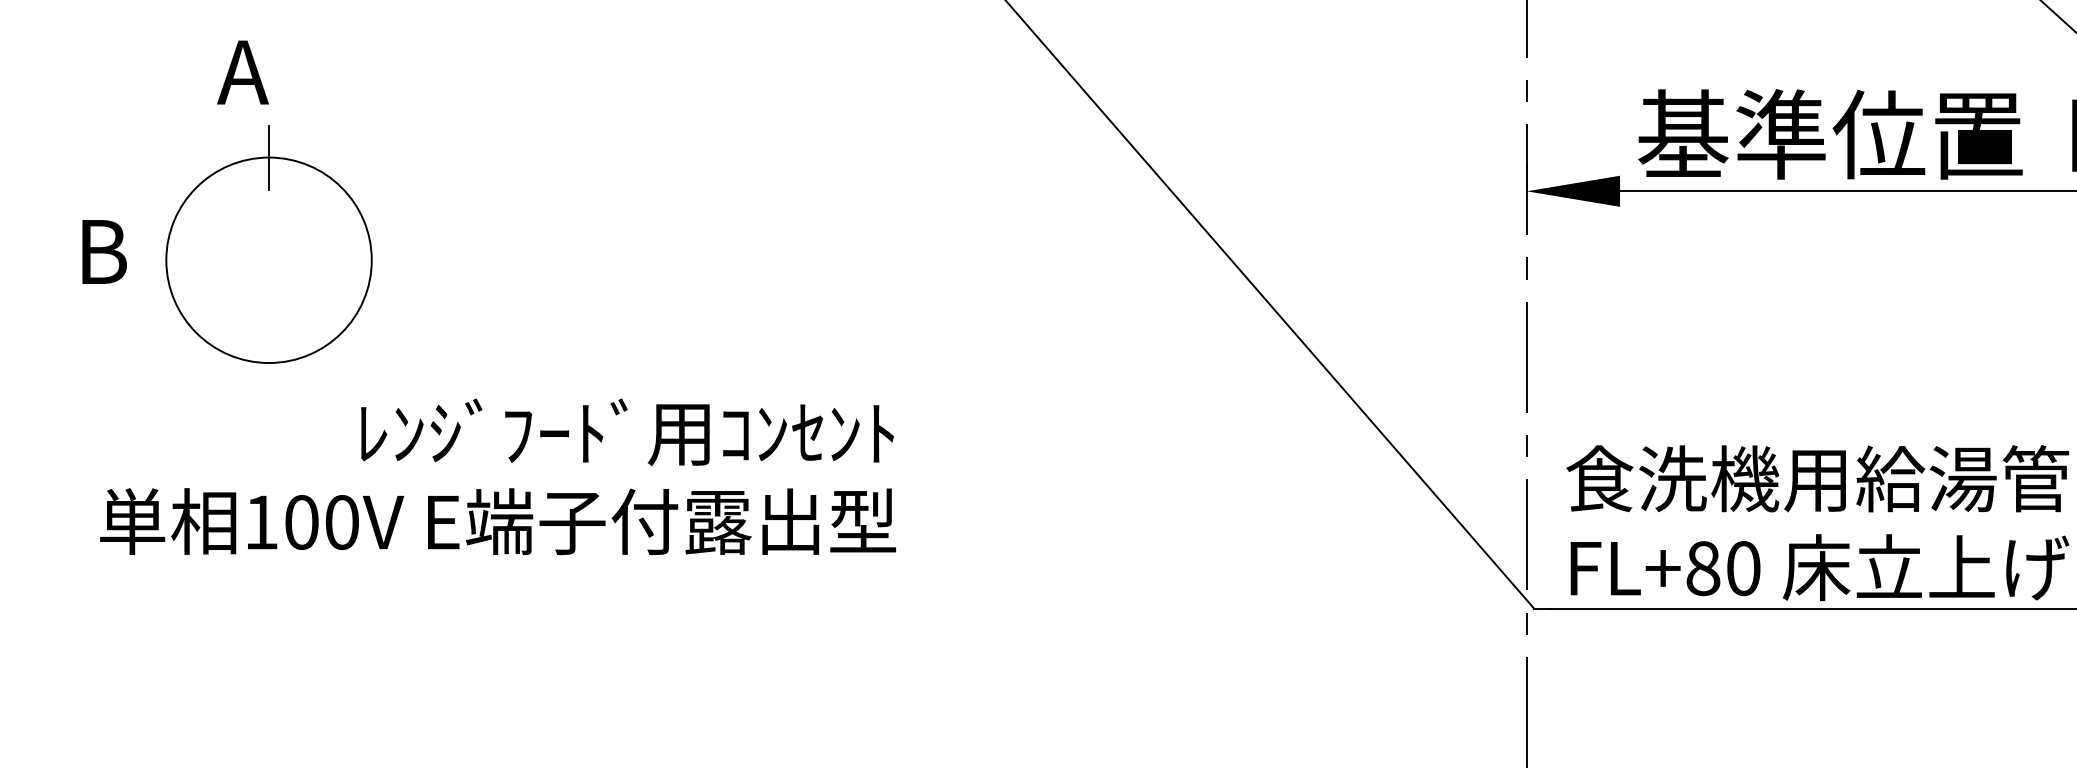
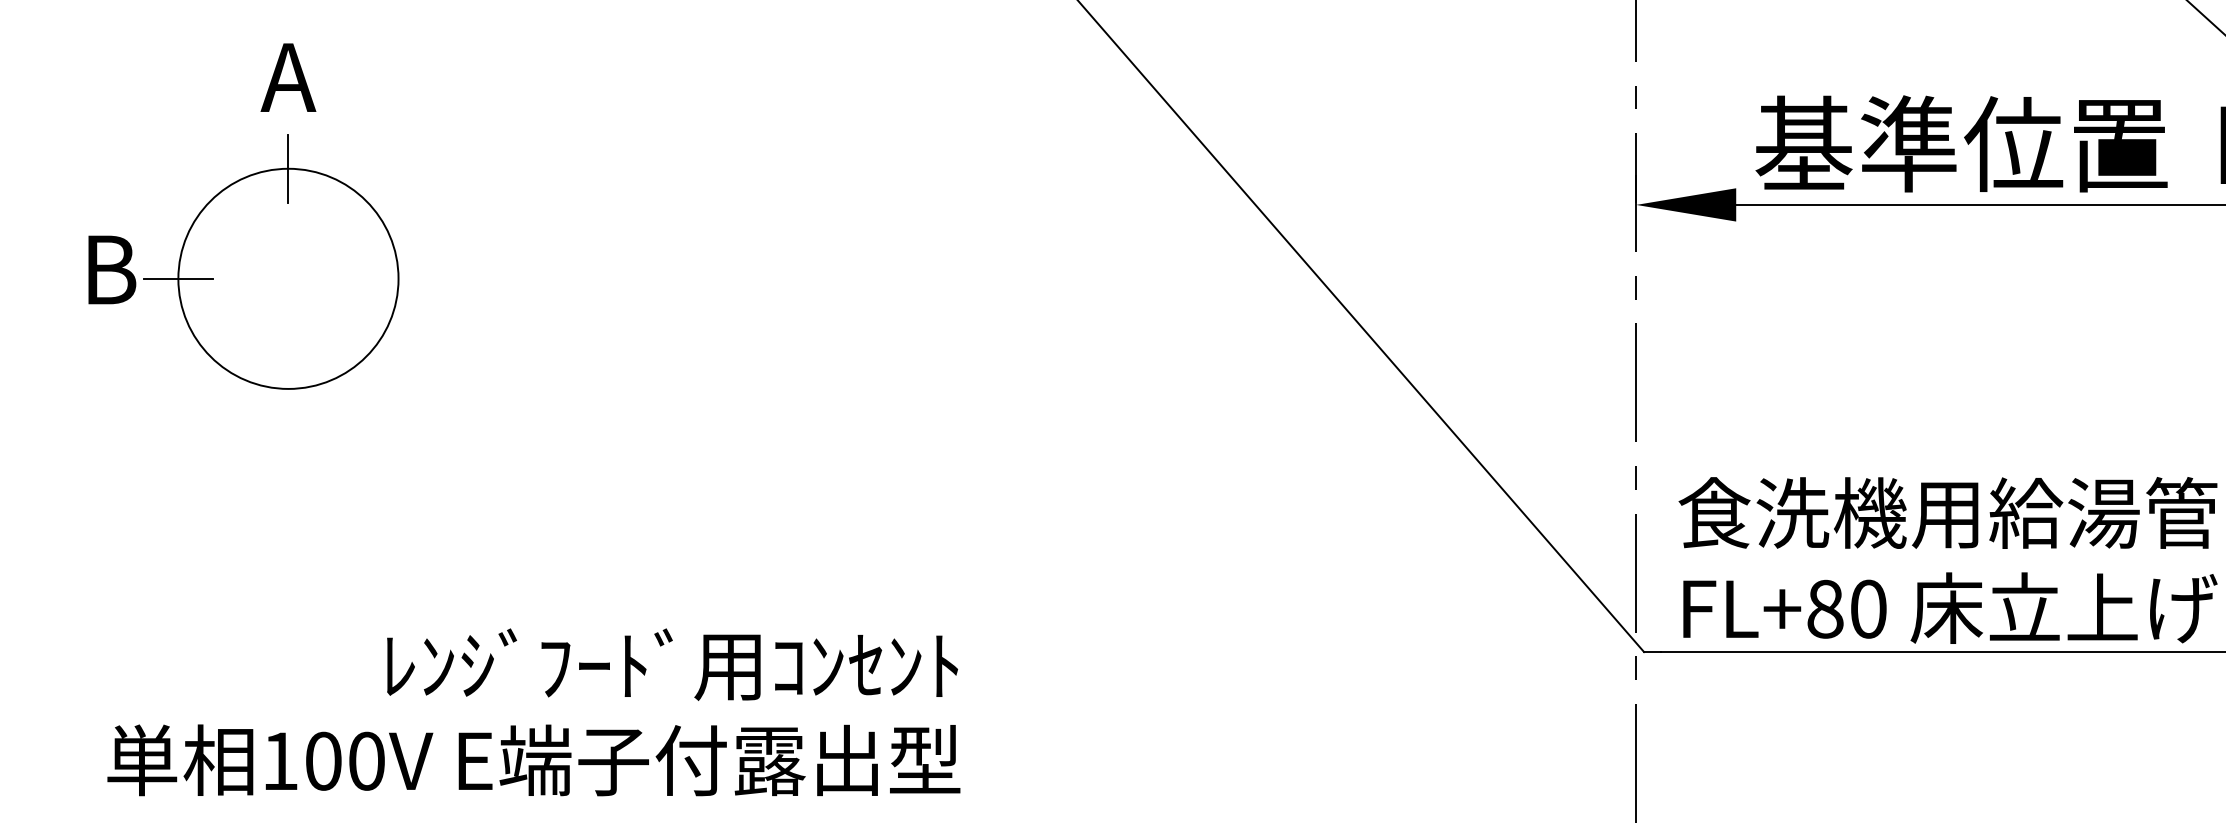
text: (242, 72) -> (287, 77), moved
line: (166, 260) -> (178, 279), added
text: (497, 476) -> (533, 712), moved

